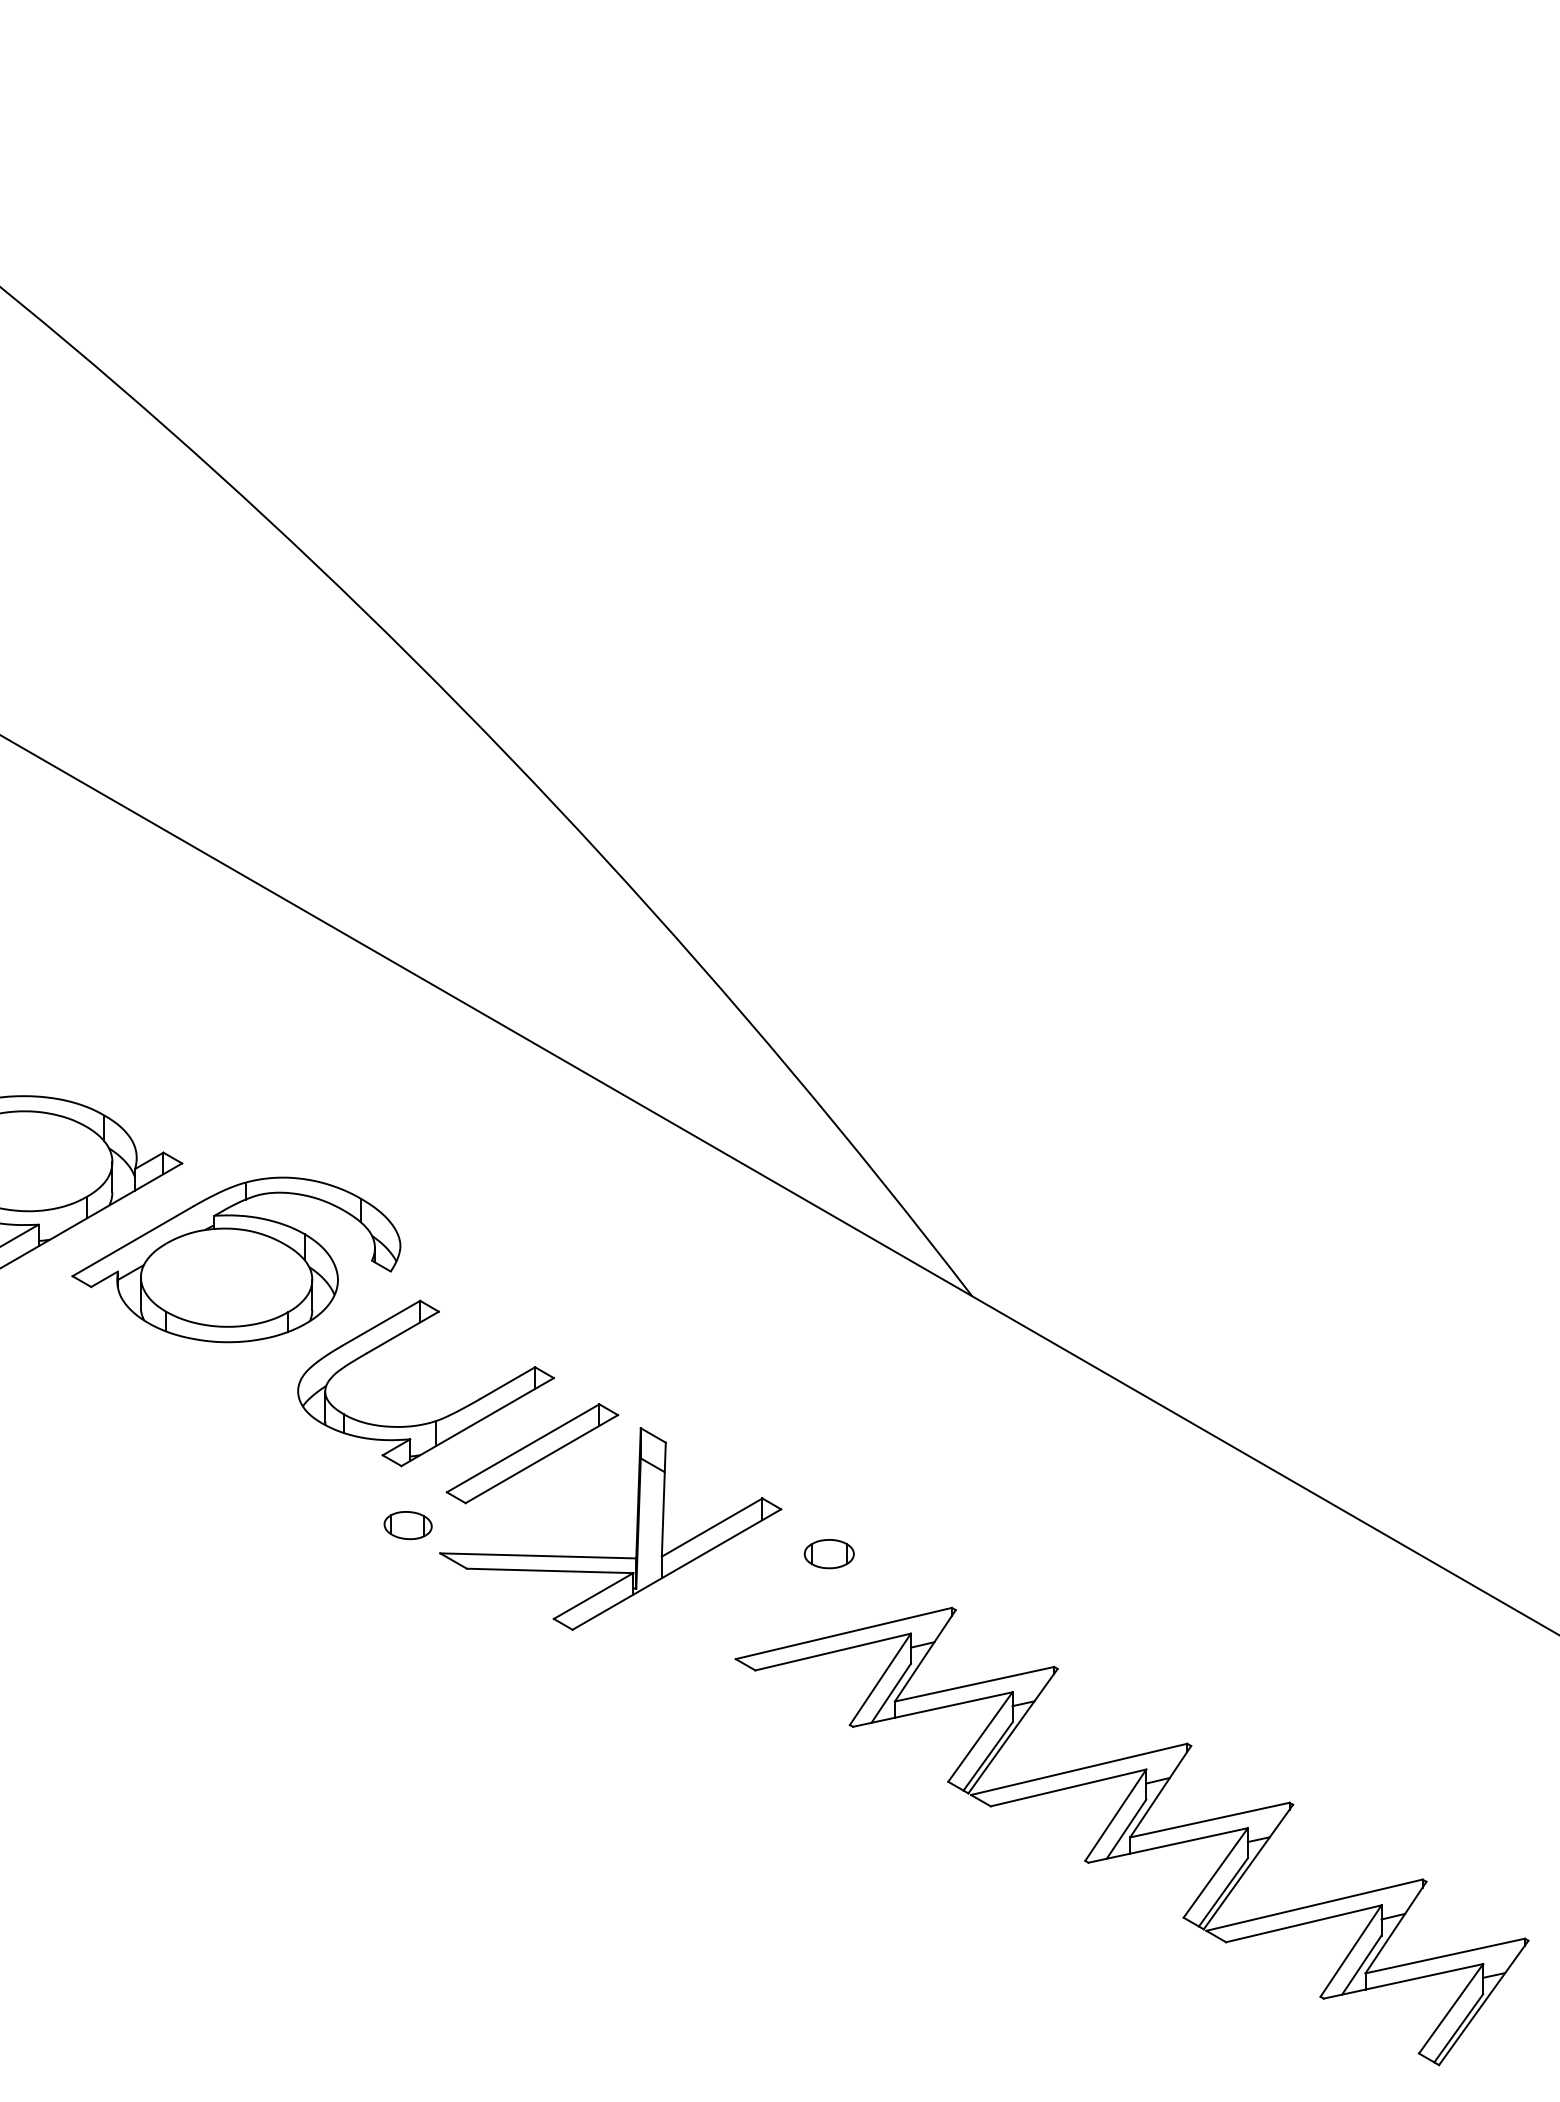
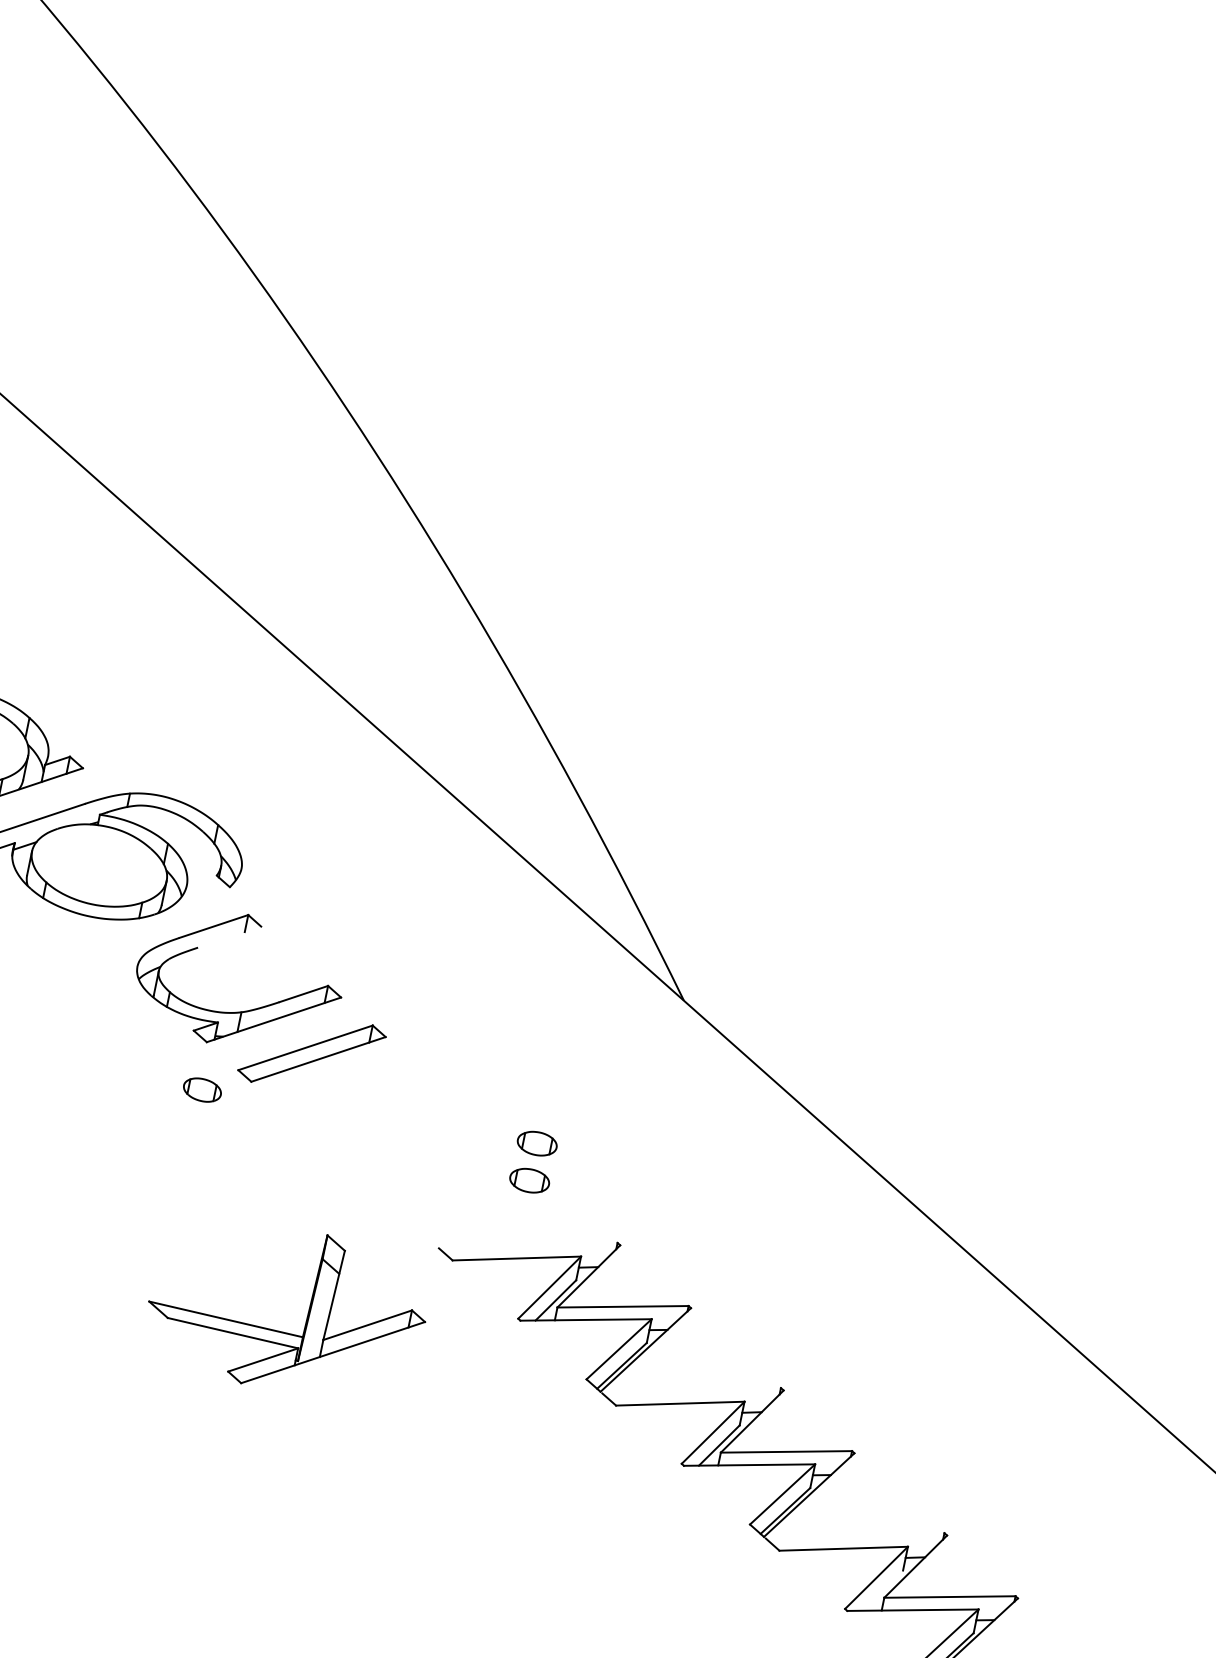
line: (402, 1332) -> (229, 937), removed
part: (828, 1507) -> (536, 1143), added
part: (636, 1528) -> (307, 1313), moved
line: (843, 1633) -> (527, 1245), removed
line: (1079, 1769) -> (691, 1390), removed
line: (1314, 1904) -> (855, 1535), removed
line: (1361, 1964) -> (882, 1590), removed

